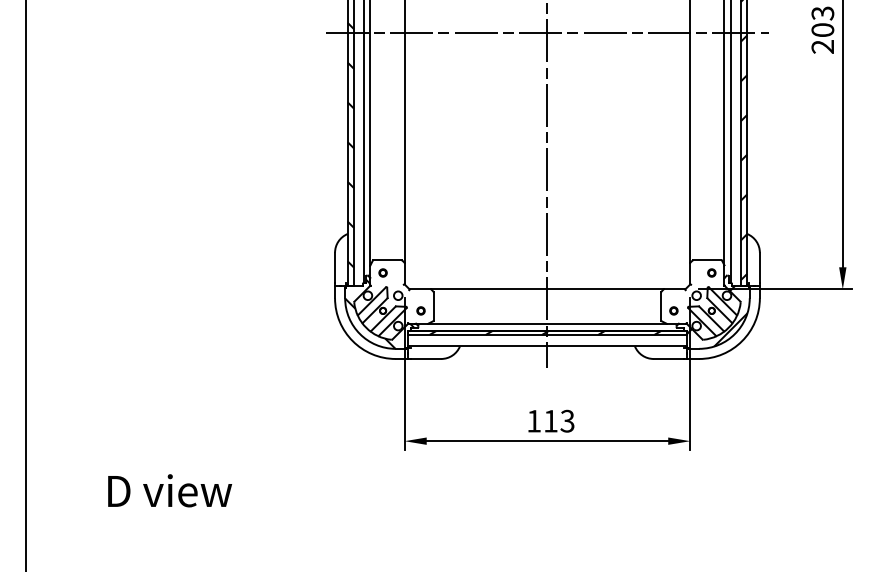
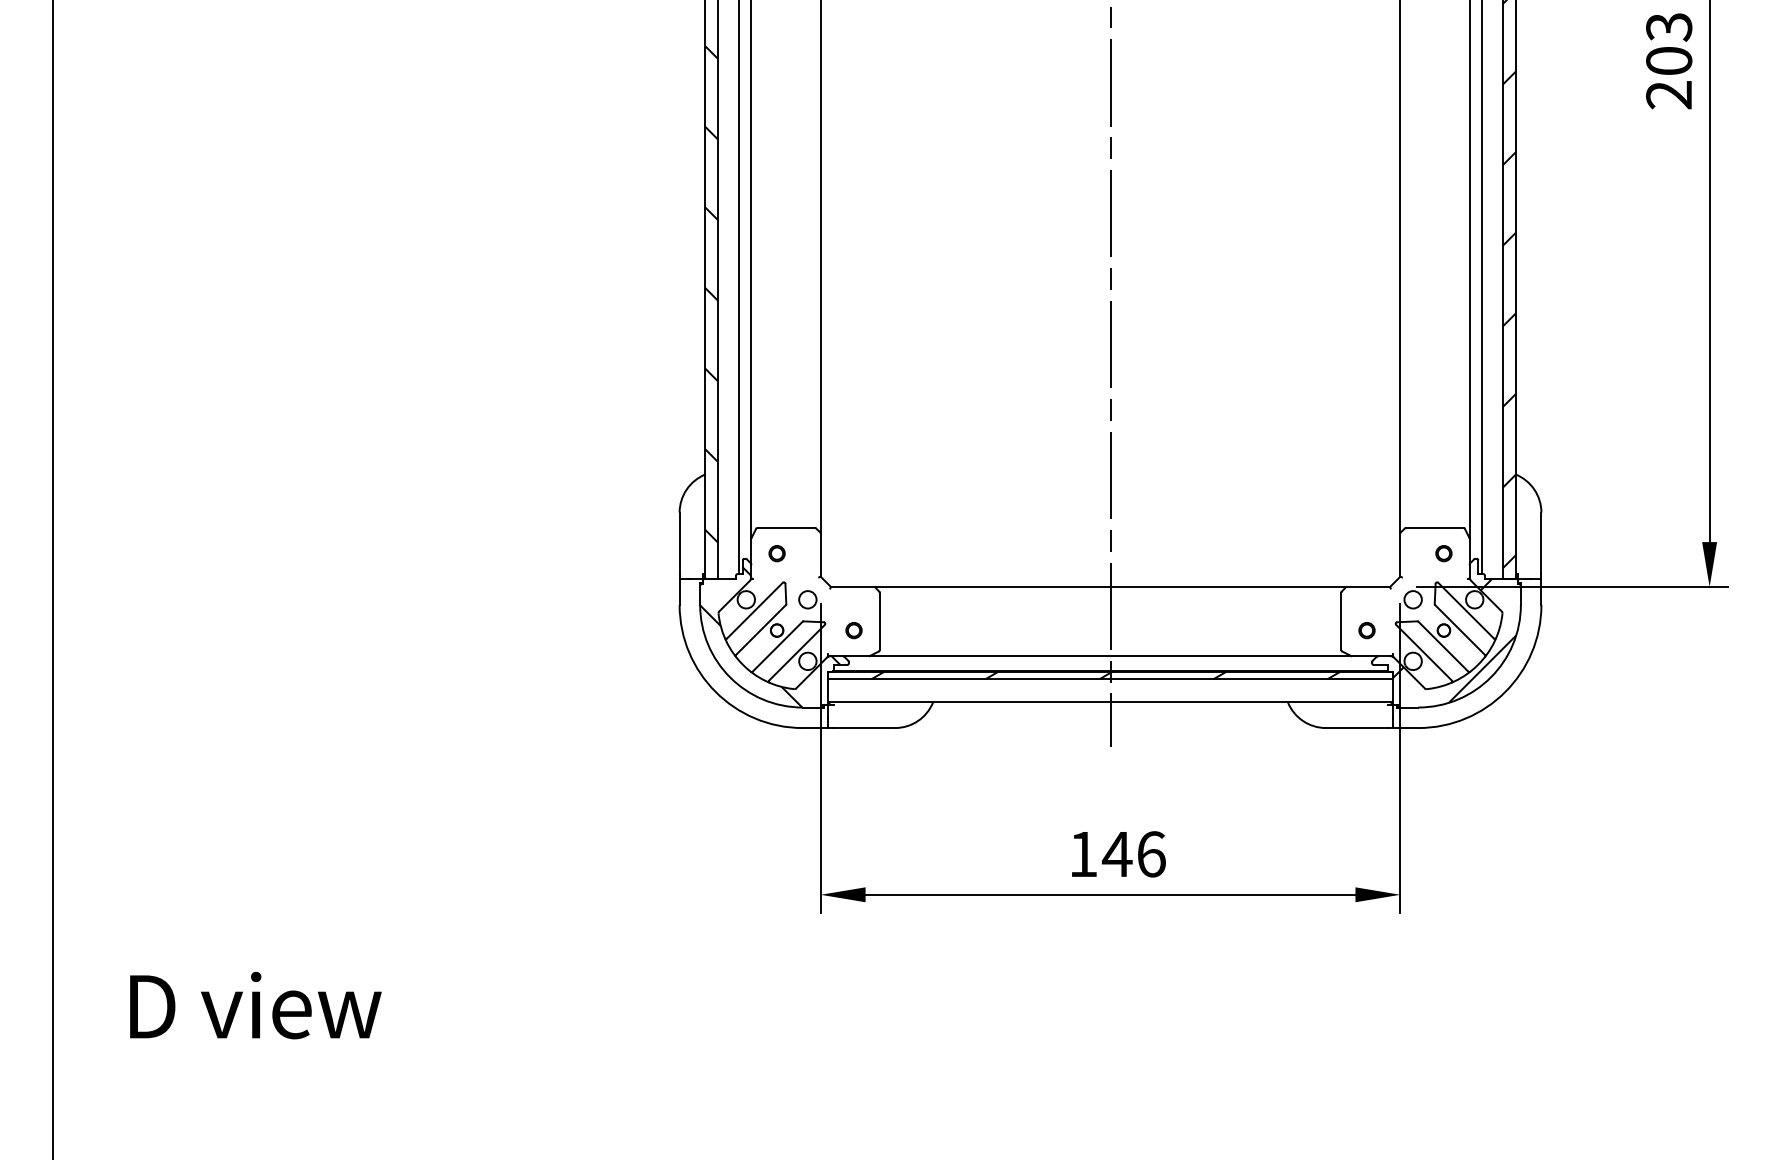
line: (547, 32) -> (1110, 65), removed
text: (558, 420) -> (1132, 852), 113 -> 146
text: (170, 490) -> (256, 1004), moved

